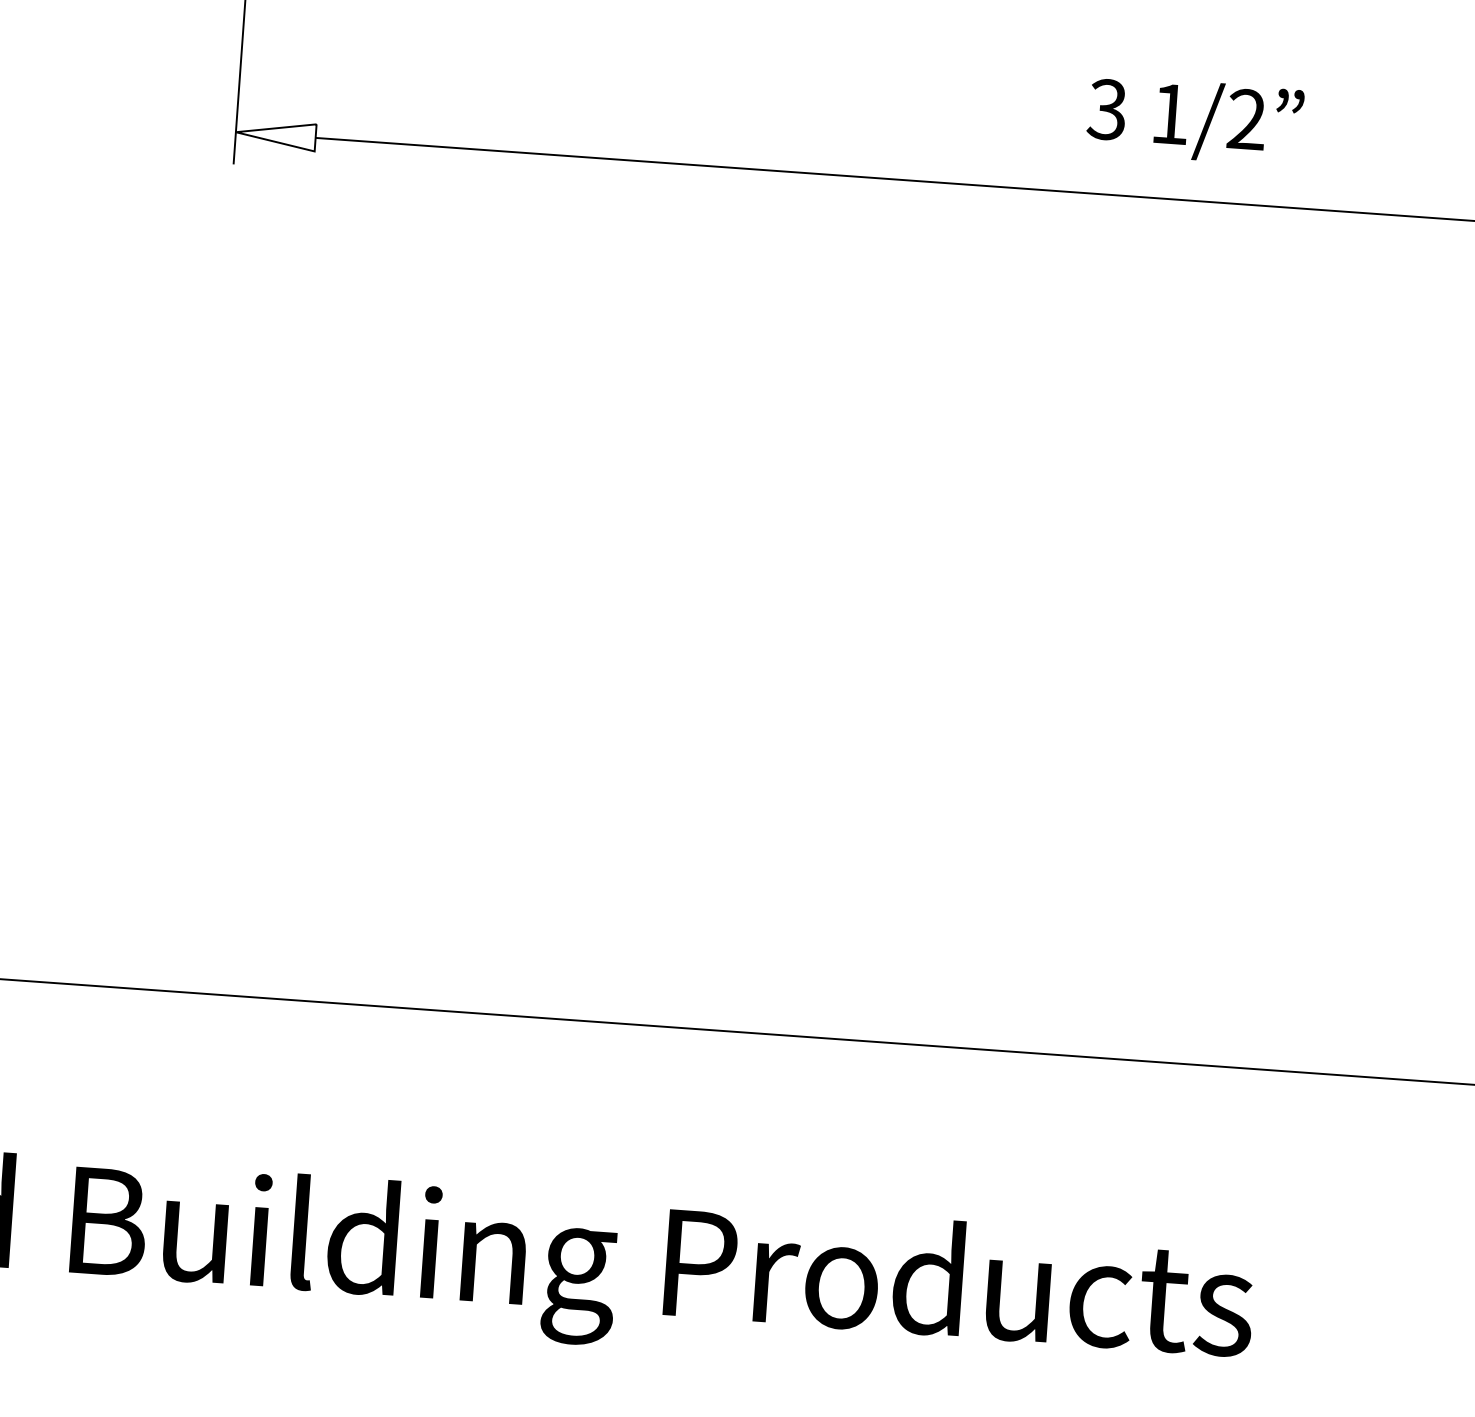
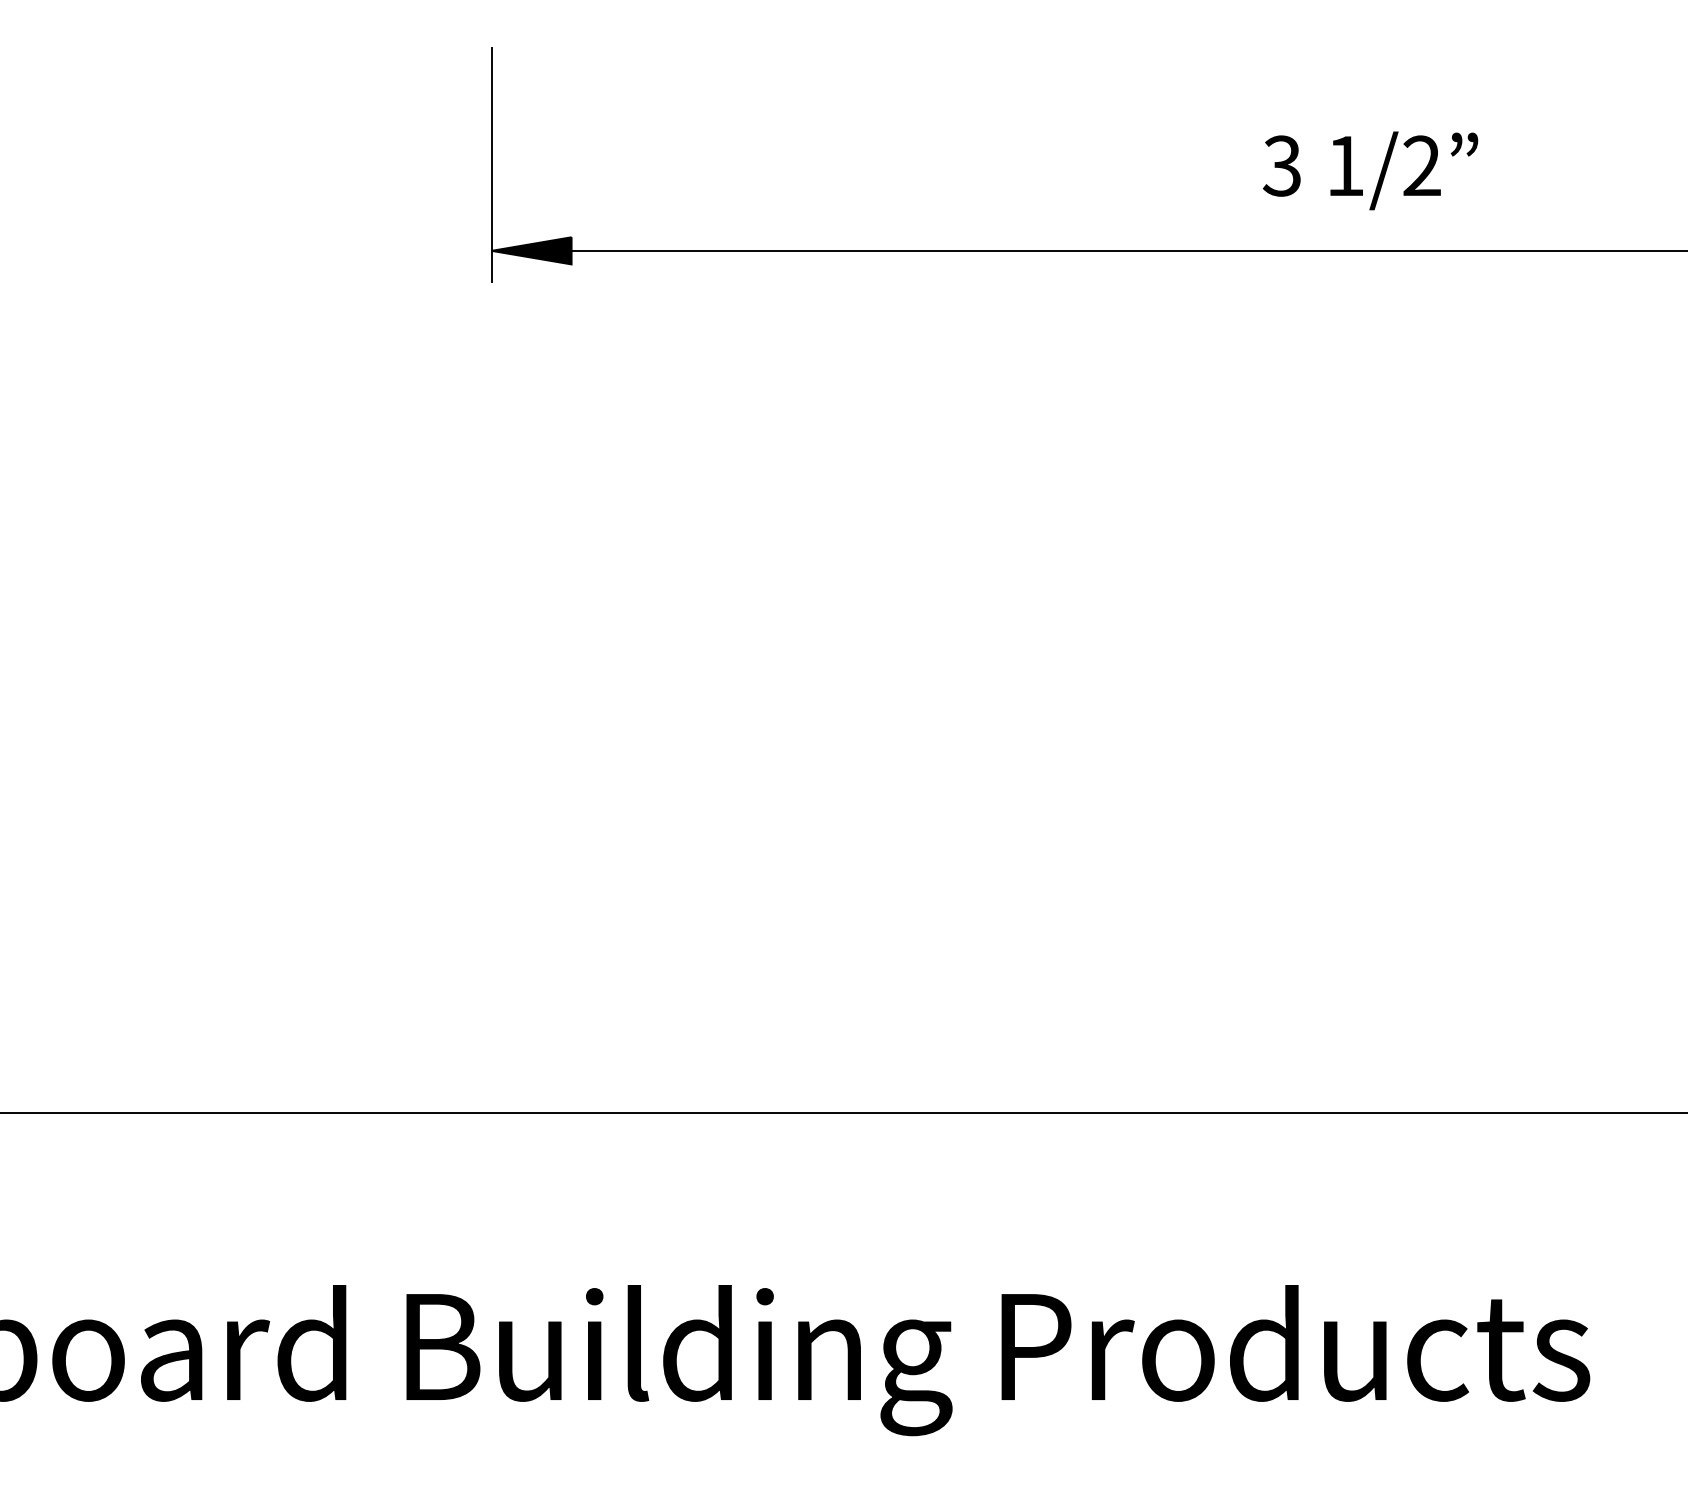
text: (1195, 120) -> (1370, 170), moved
fill: (275, 134) -> (531, 250), added

